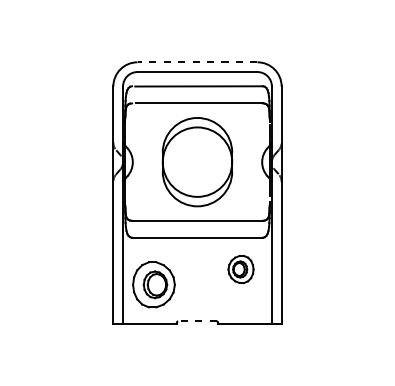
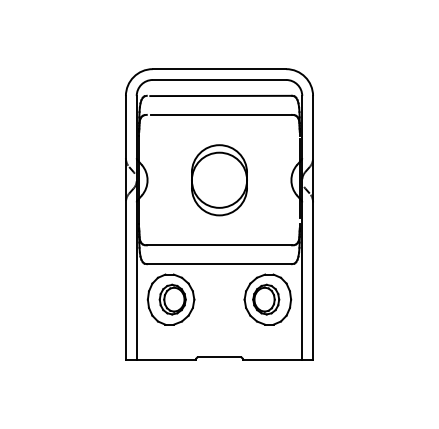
line: (197, 62) -> (219, 69), dashed -> solid
part: (197, 162) -> (219, 180), size x0.71
part: (240, 269) -> (267, 299), size x1.67
part: (153, 284) -> (170, 299), moved
line: (197, 321) -> (219, 357), dashed -> solid

